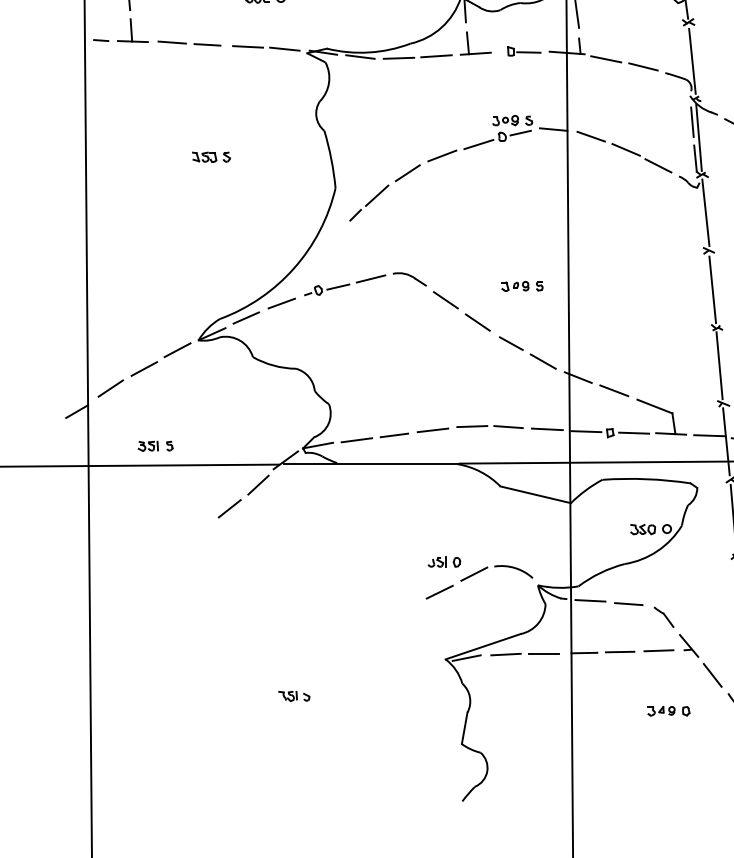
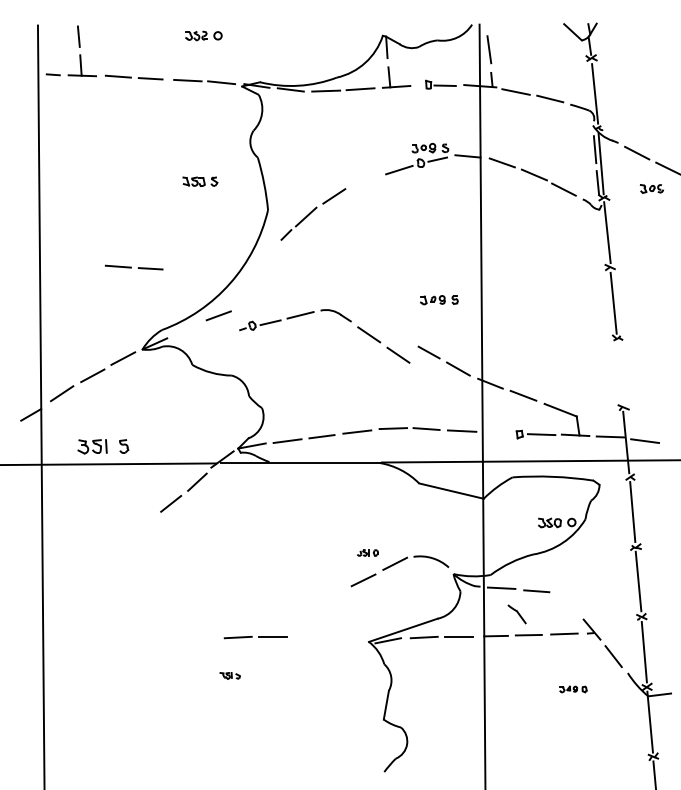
line: (441, 155) -> (365, 180), removed
part: (211, 156) -> (200, 181), moved
line: (186, 250) -> (131, 267), added
part: (394, 274) -> (322, 311), moved
line: (245, 317) -> (185, 328), removed
line: (719, 365) -> (619, 372), removed
line: (585, 430) -> (497, 432), removed
part: (154, 446) -> (102, 446), size x1.6
part: (444, 561) -> (367, 552), size x0.7
part: (663, 617) -> (516, 614), moved
part: (321, 654) -> (255, 637), added
part: (293, 696) -> (229, 675), size x0.7
part: (668, 711) -> (573, 689), size x0.7

